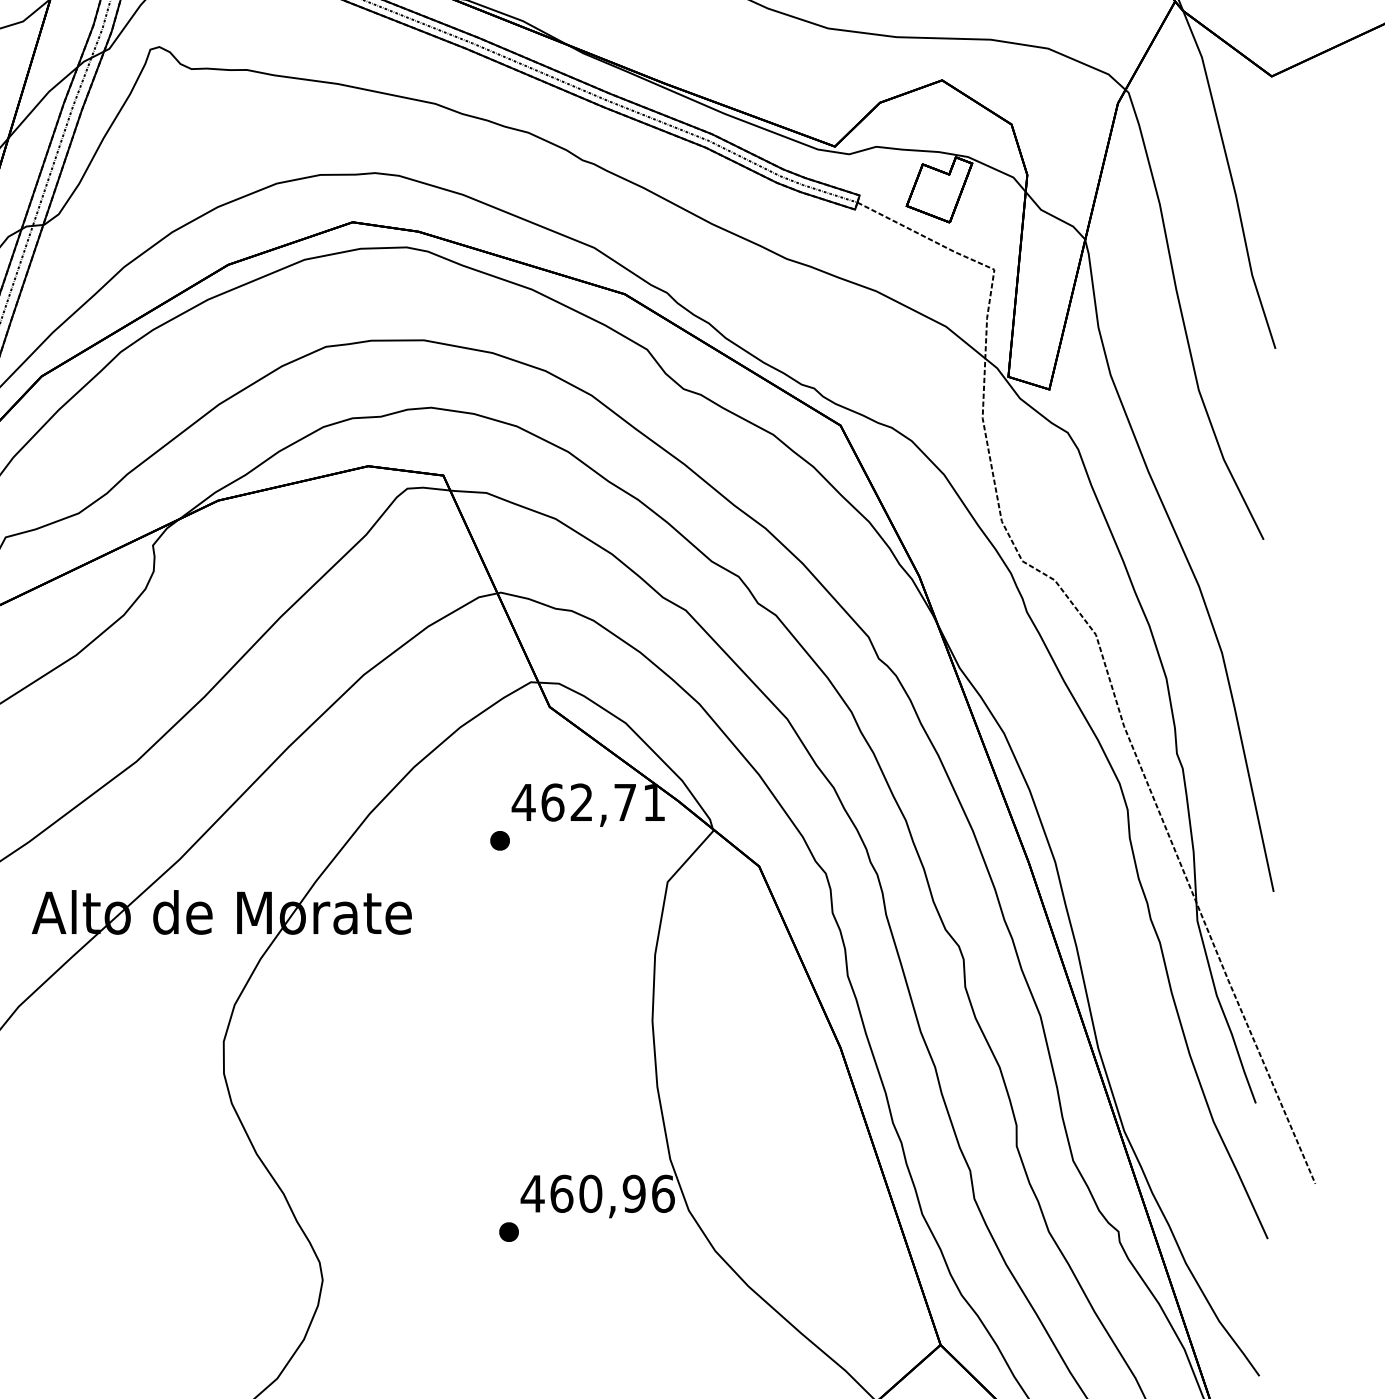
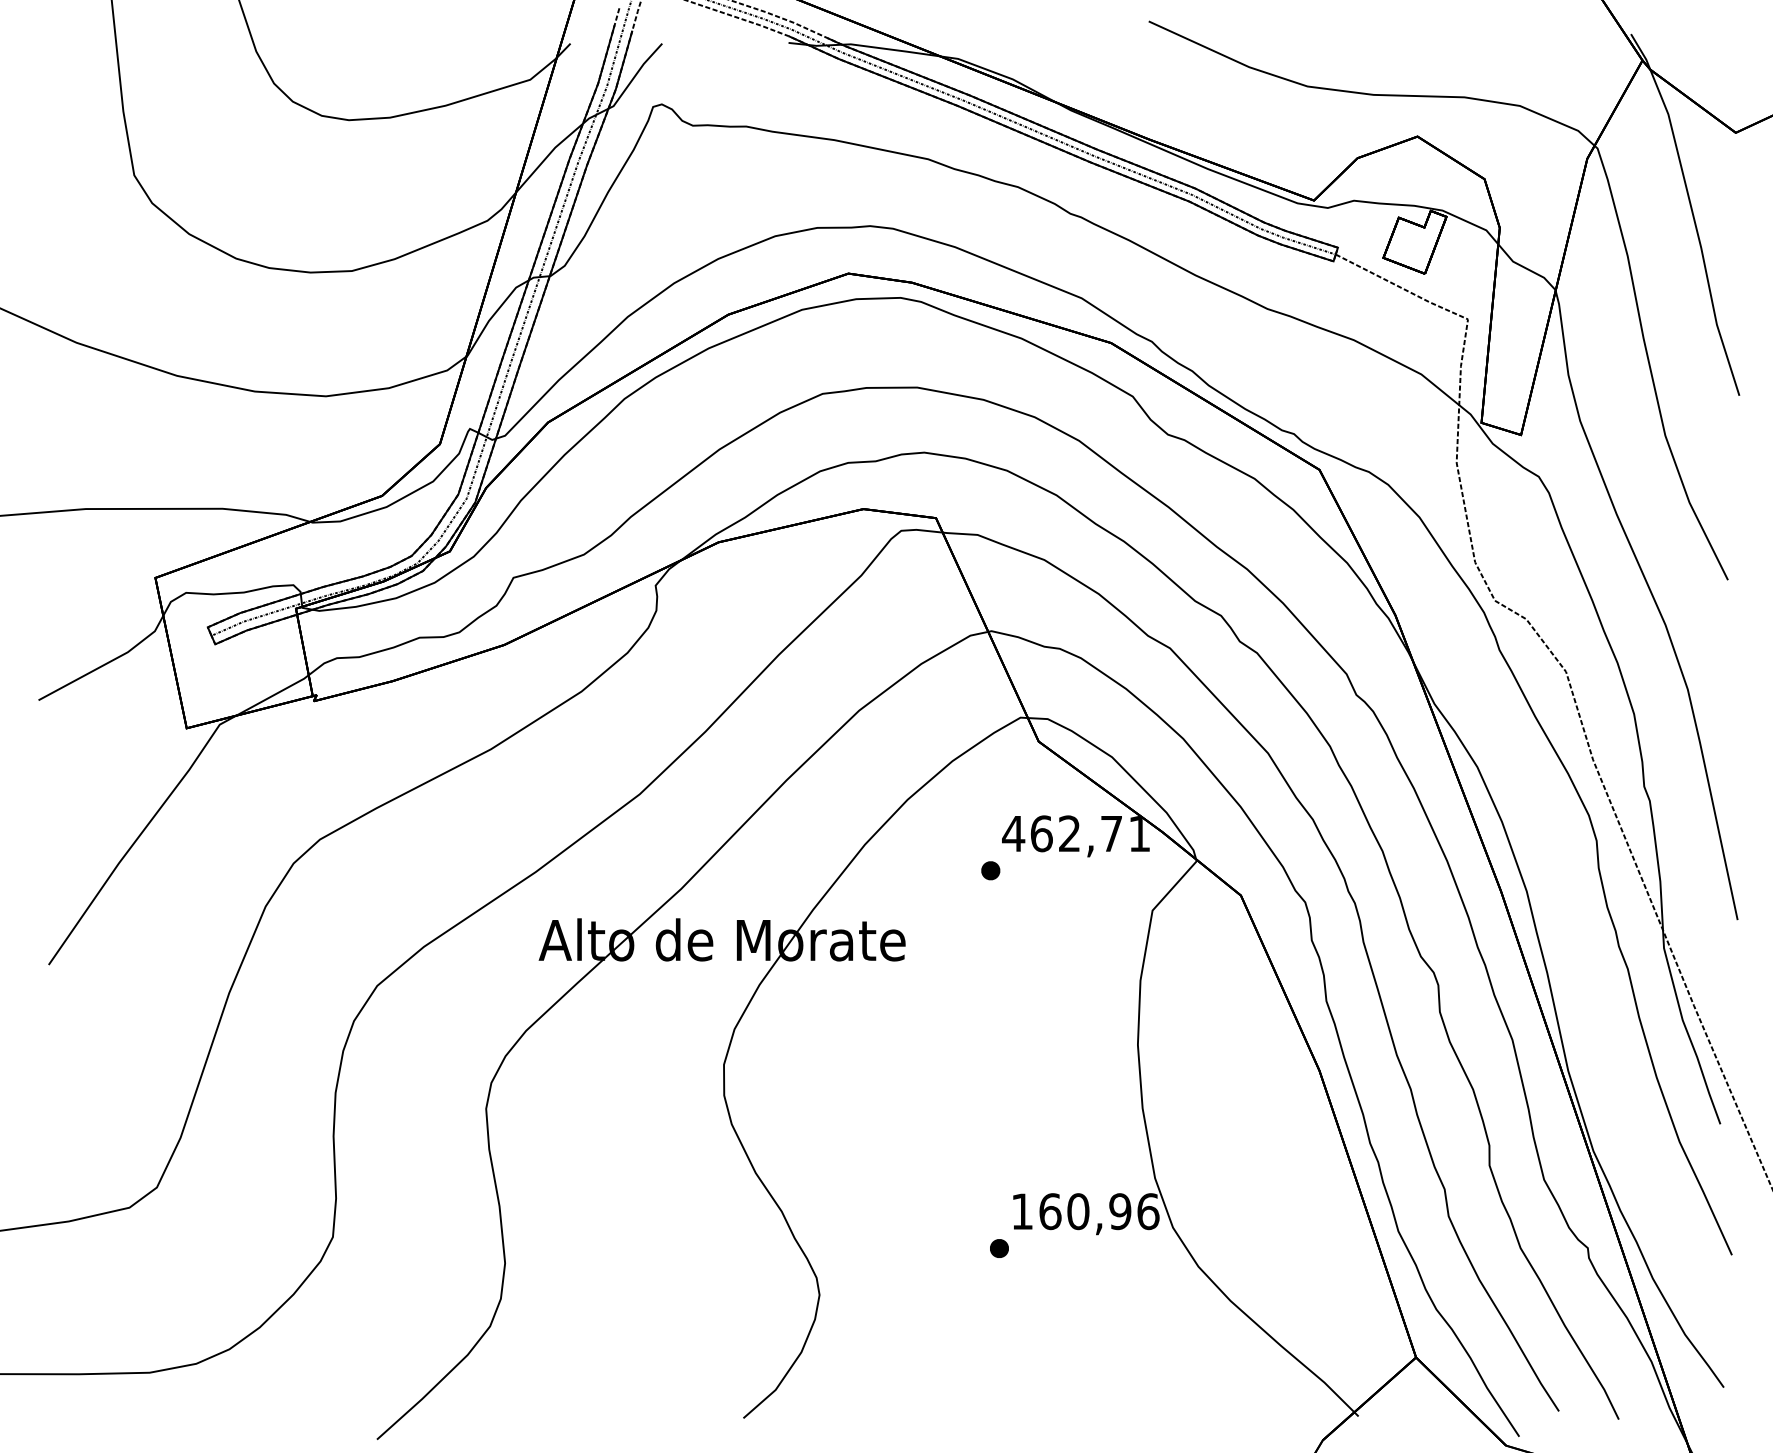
text: (531, 1193) -> (1021, 1211), 460,96 -> 160,96

